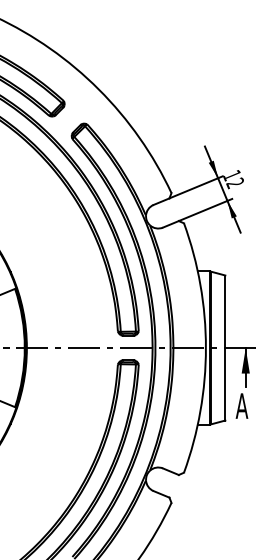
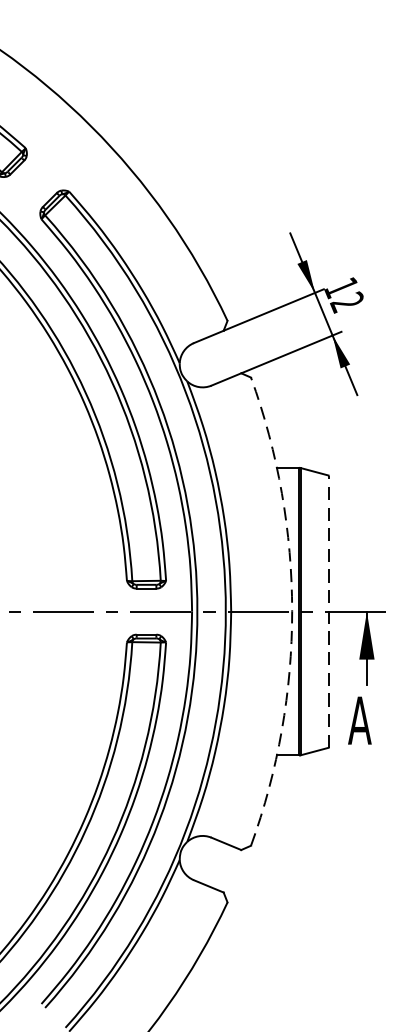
arc: (205, 348) -> (291, 612), solid -> dashed
line: (225, 348) -> (328, 612), solid -> dashed

